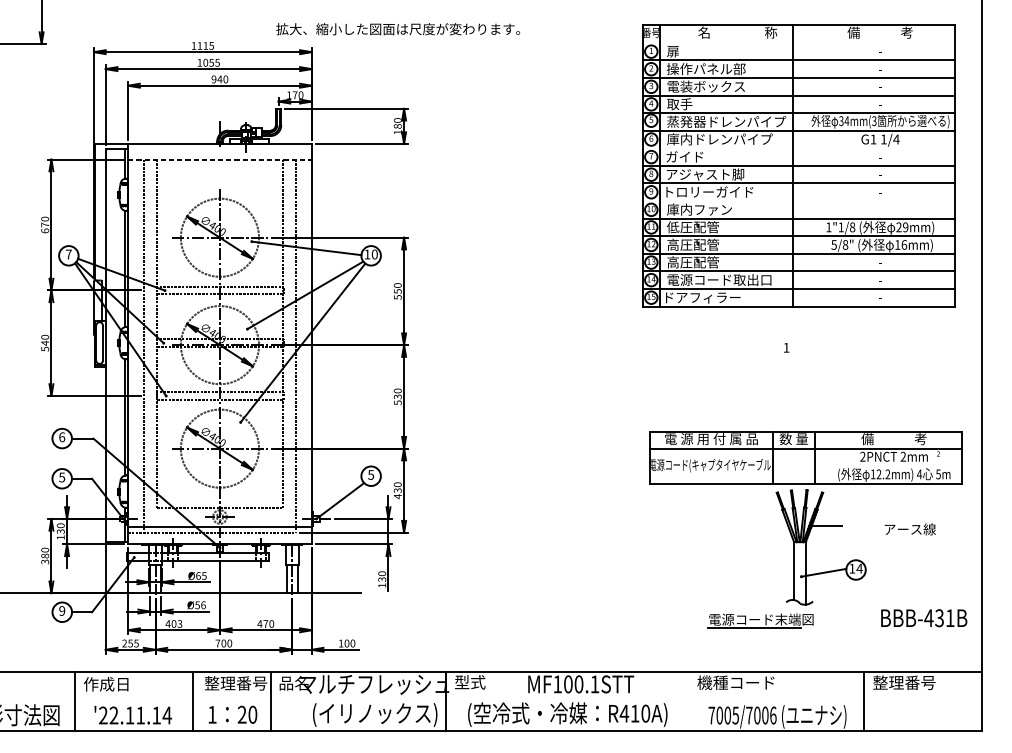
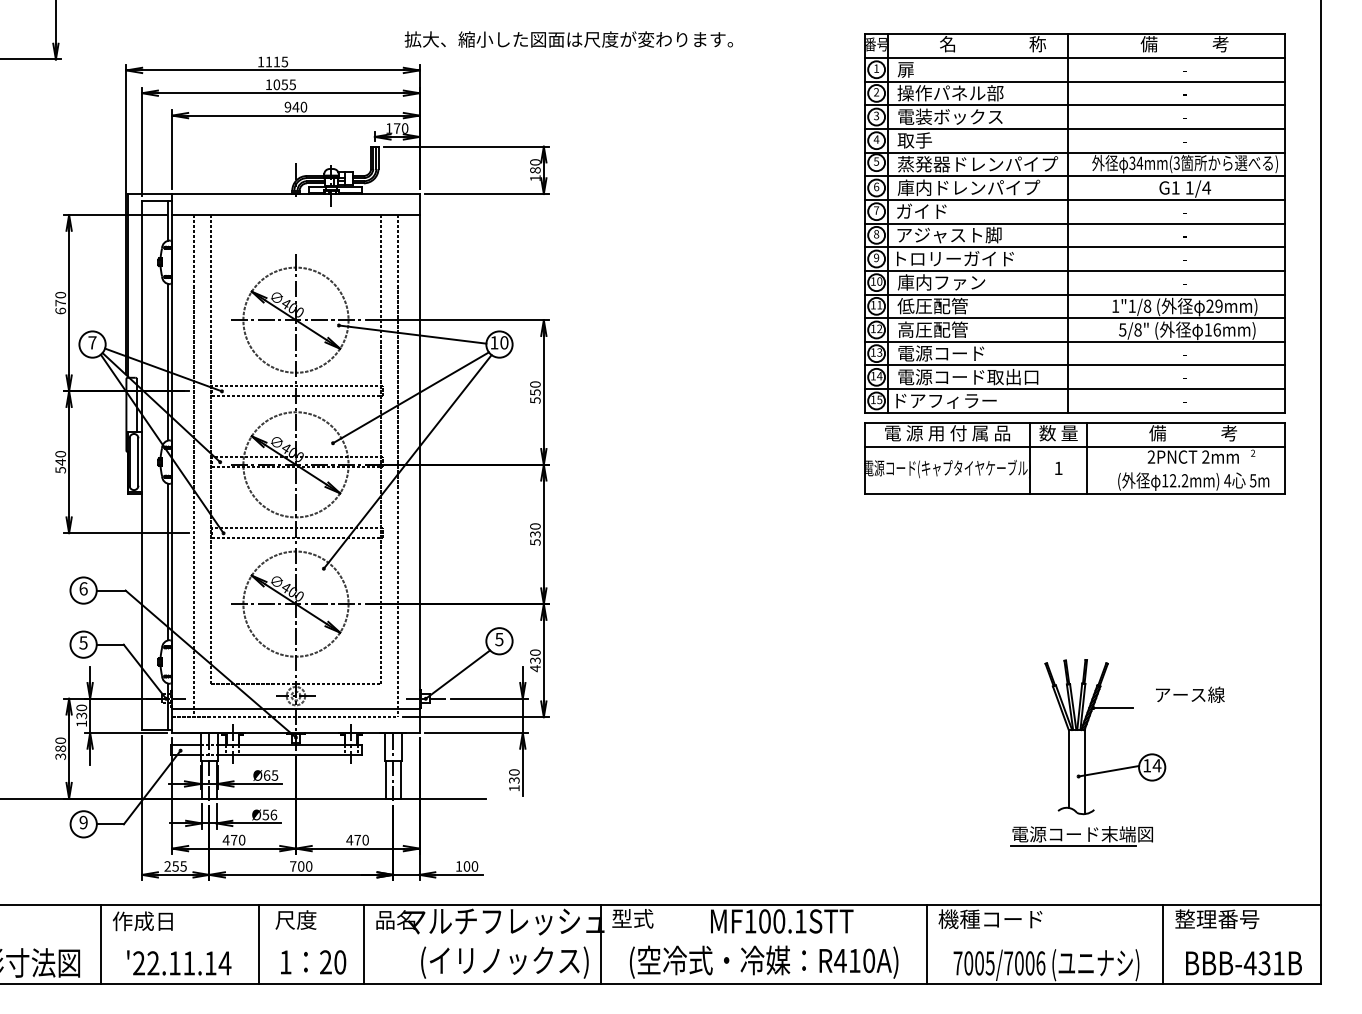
text: (397, 29) -> (568, 39), moved
line: (798, 42) -> (1074, 57), added
line: (798, 148) -> (1074, 199), added
line: (219, 159) -> (295, 215), dashed -> solid
line: (798, 200) -> (1074, 270), added
text: (699, 262) -> (941, 353), 高圧配管 -> 電源コード
part: (805, 457) -> (1074, 458), moved
text: (910, 529) -> (1190, 694), moved
text: (923, 618) -> (1243, 963), moved
part: (760, 621) -> (1081, 836), moved
text: (177, 623) -> (238, 839), 403 -> 470
text: (235, 682) -> (317, 919), 整理番号 -> 尺度
line: (688, 700) -> (926, 943), added

